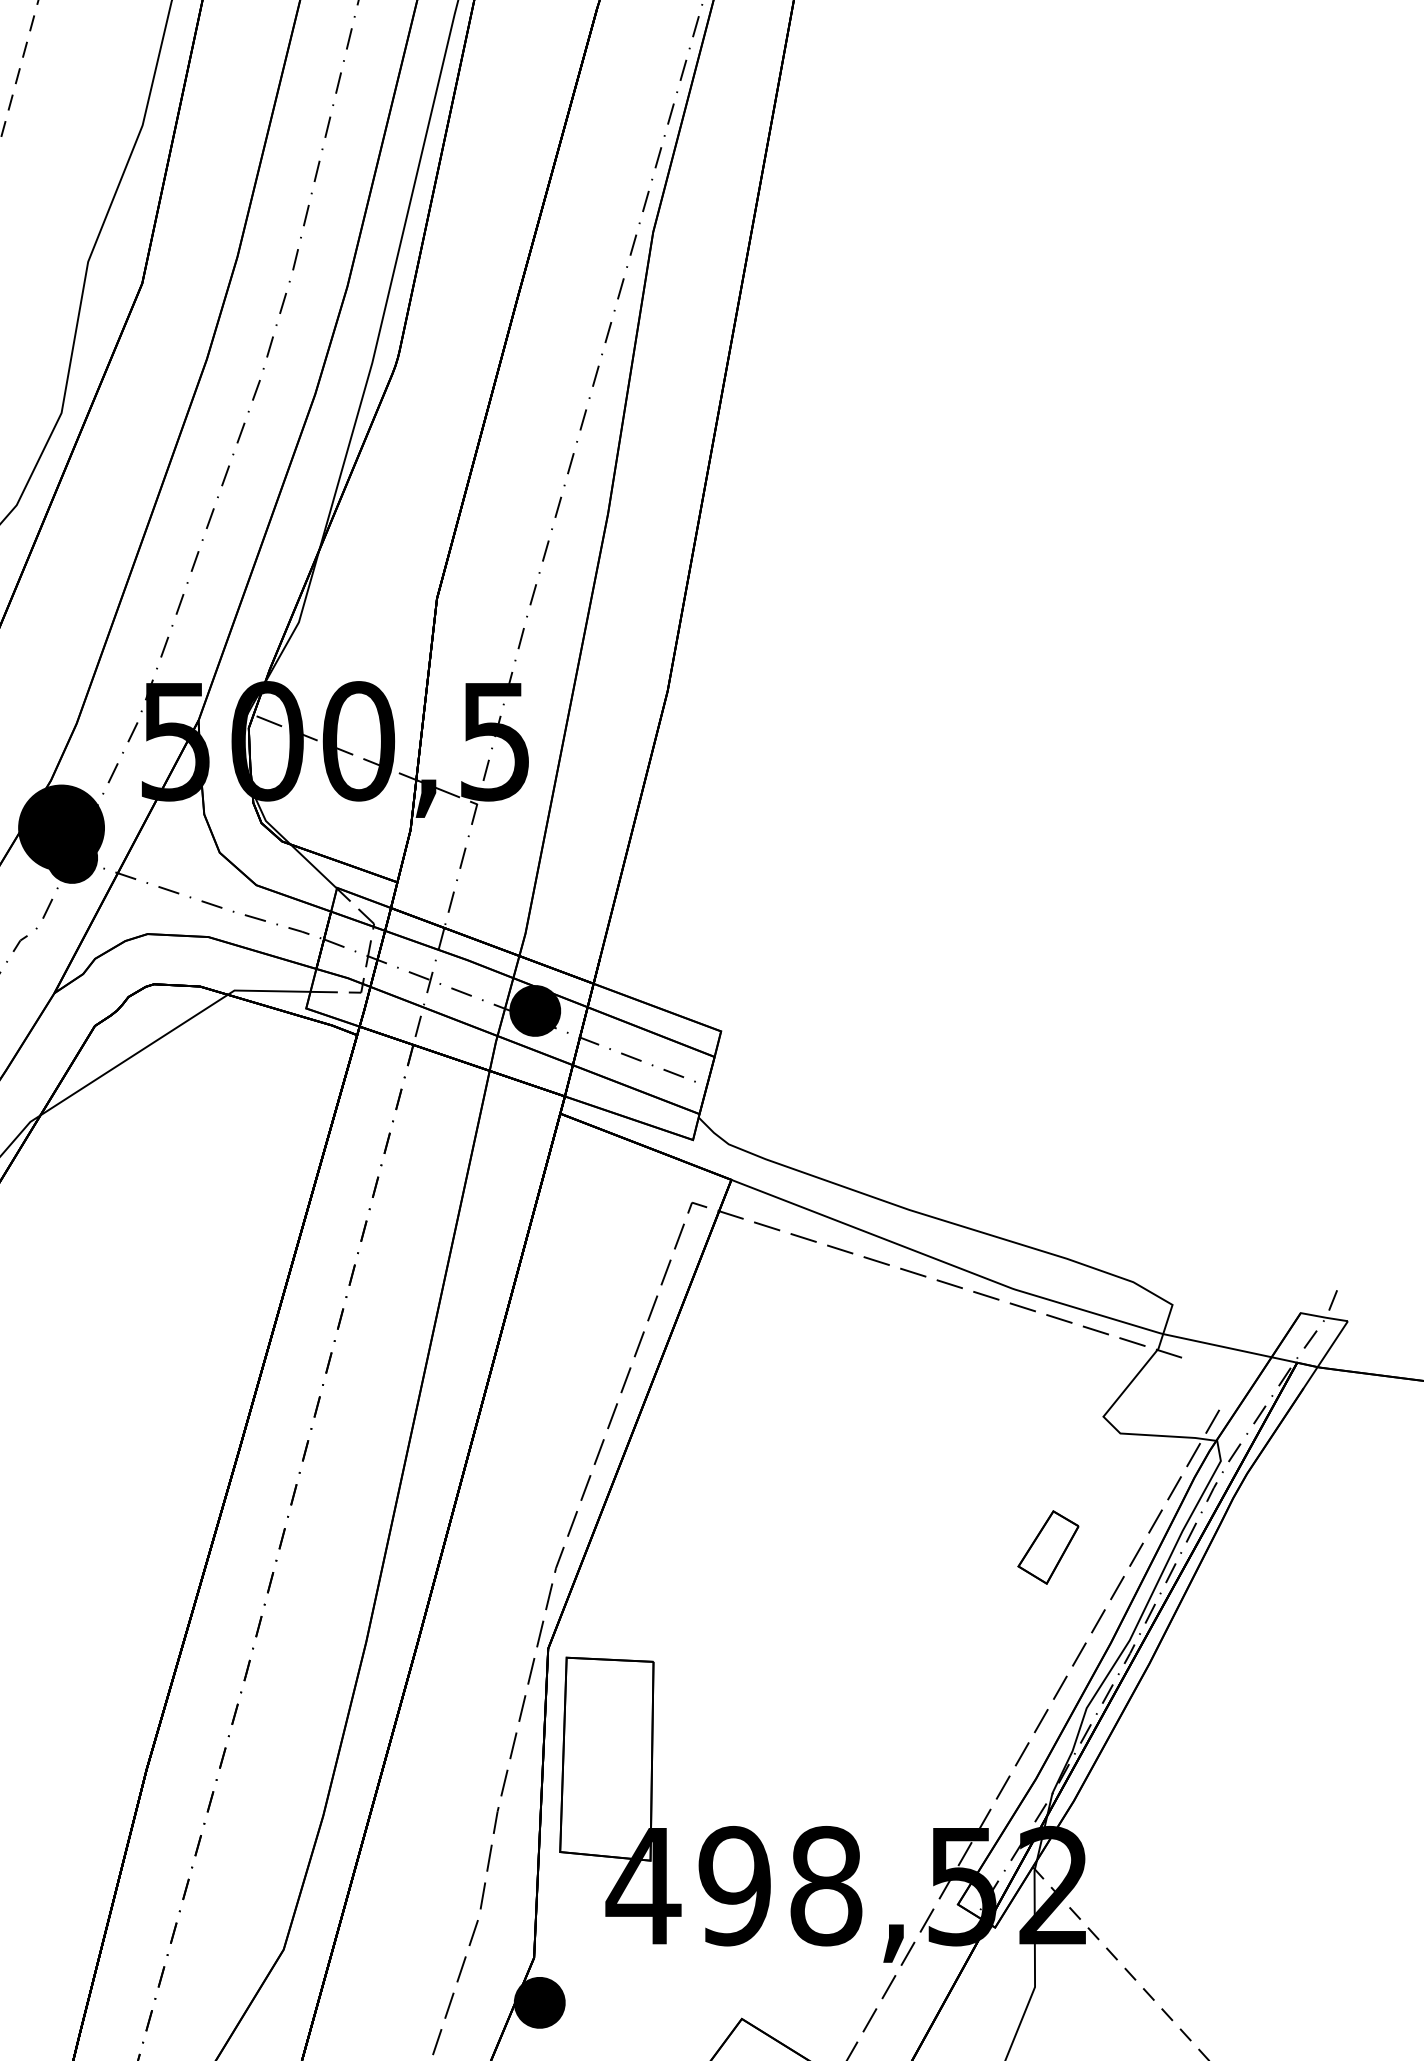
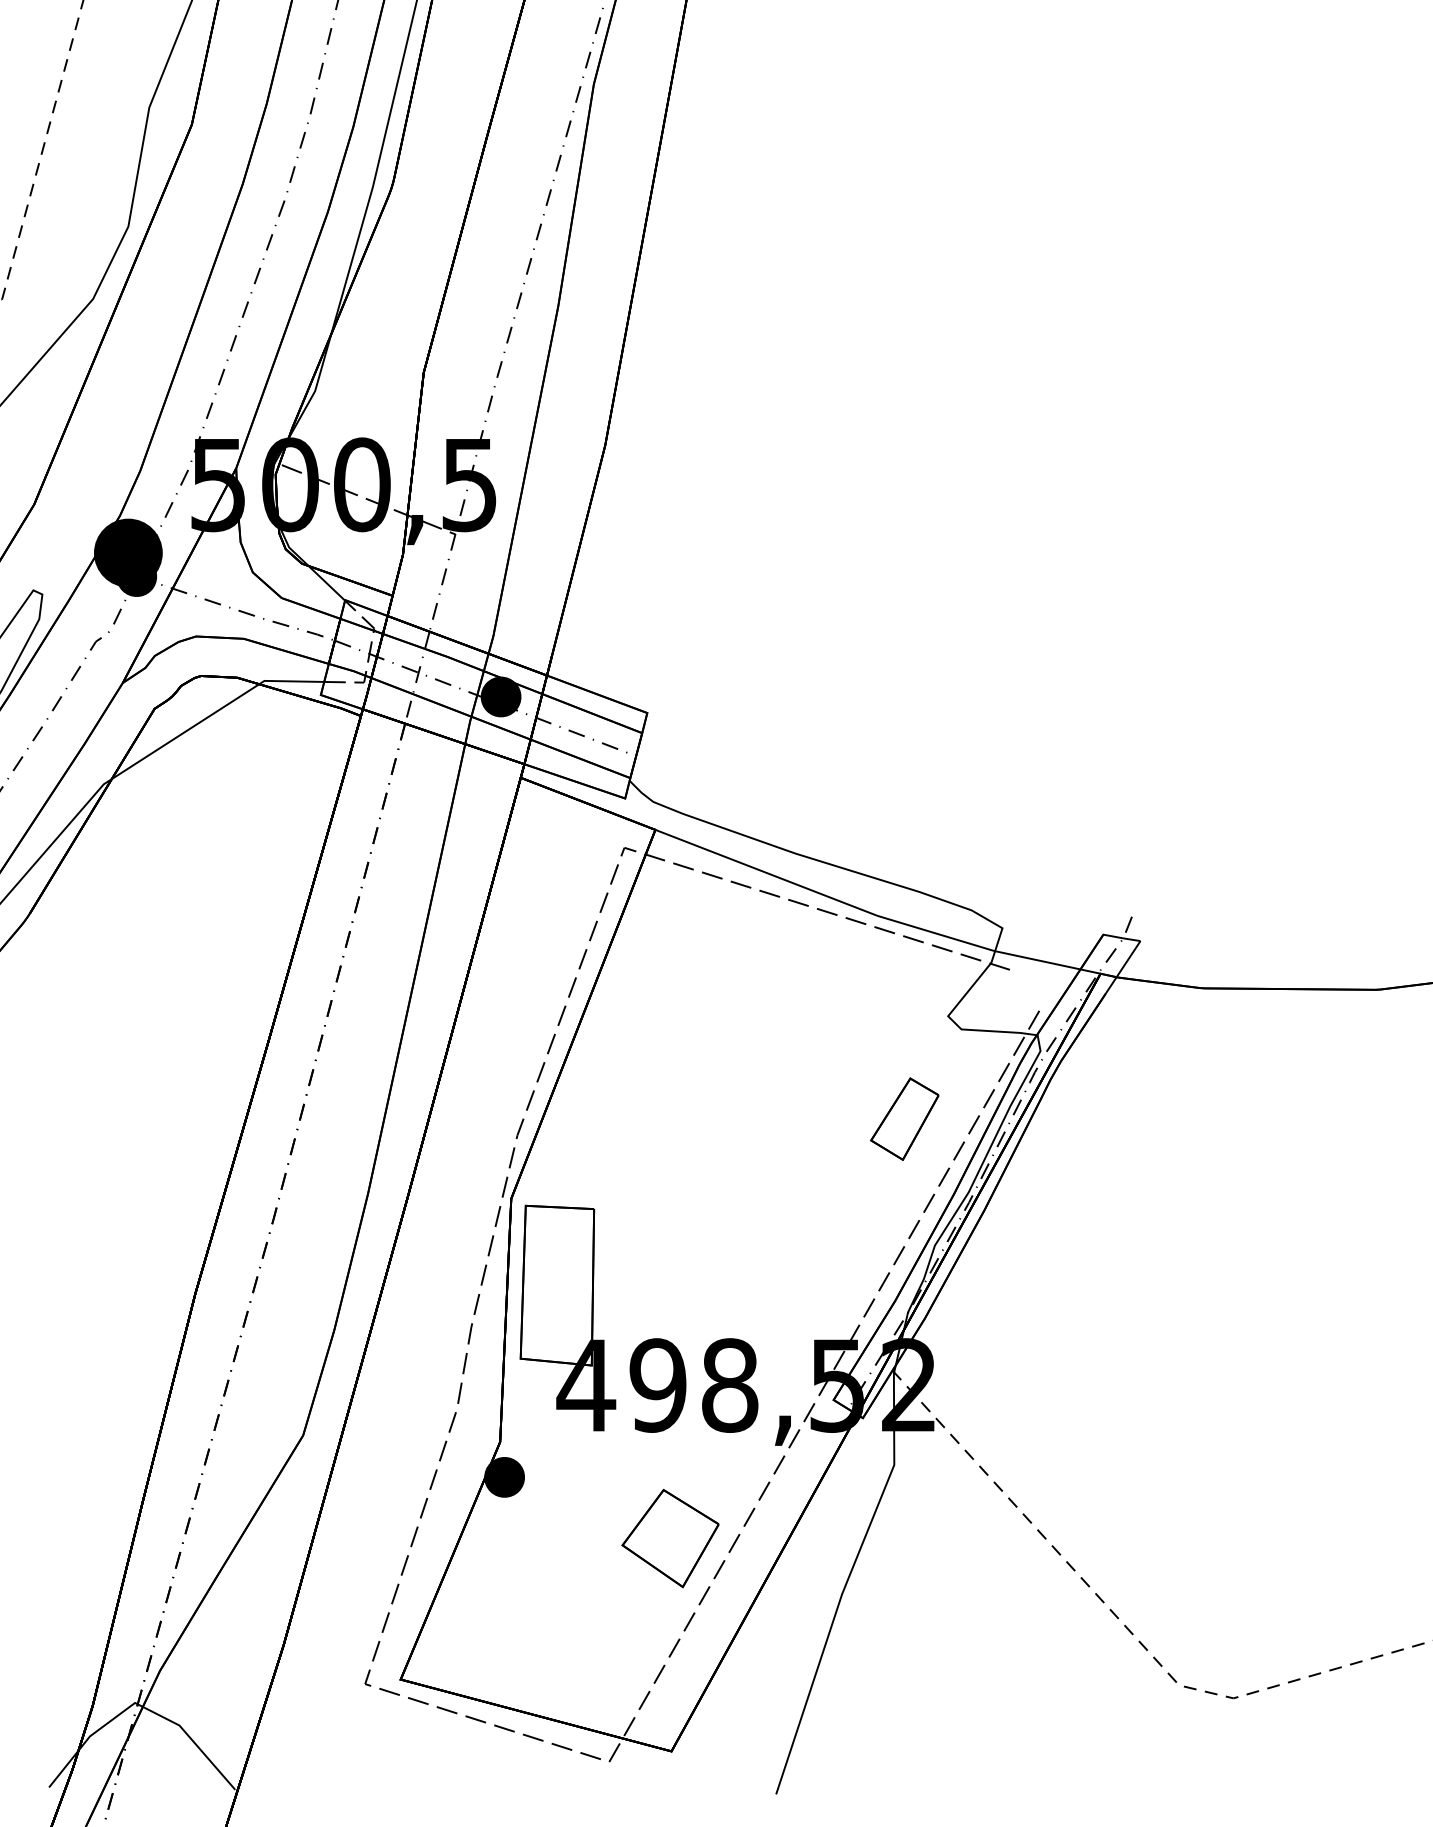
part: (1048, 1546) -> (904, 1118), size x1.43

